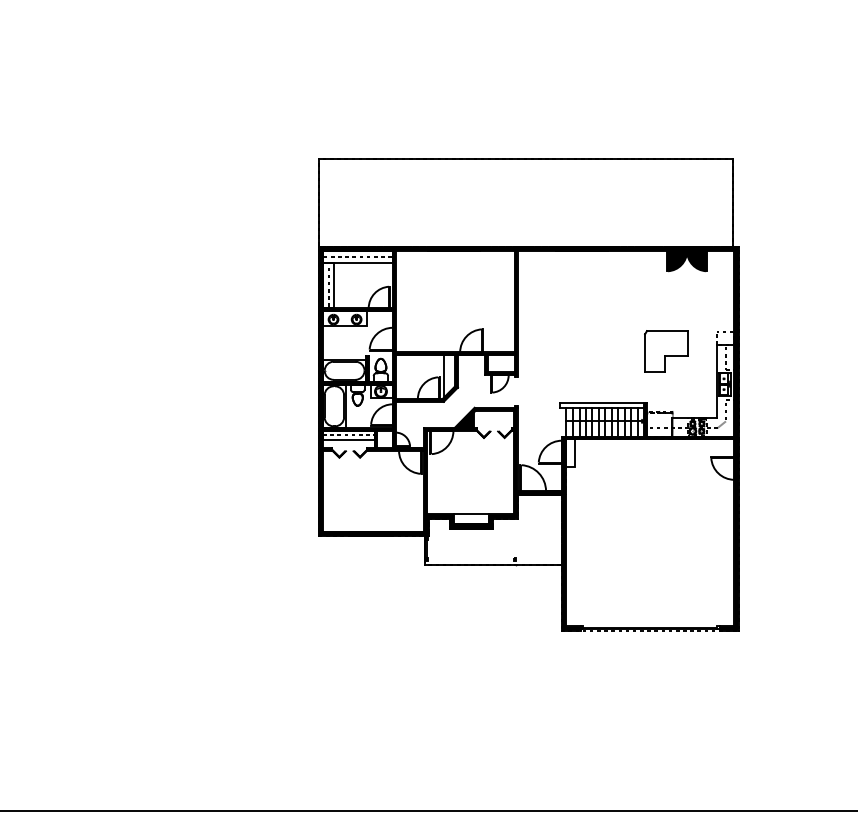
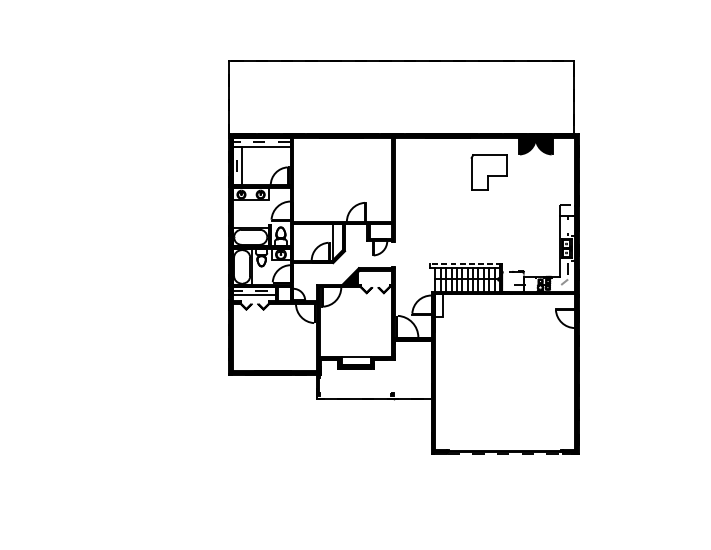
part: (666, 351) -> (489, 172), moved
line: (602, 403) -> (465, 264), solid -> dashed

